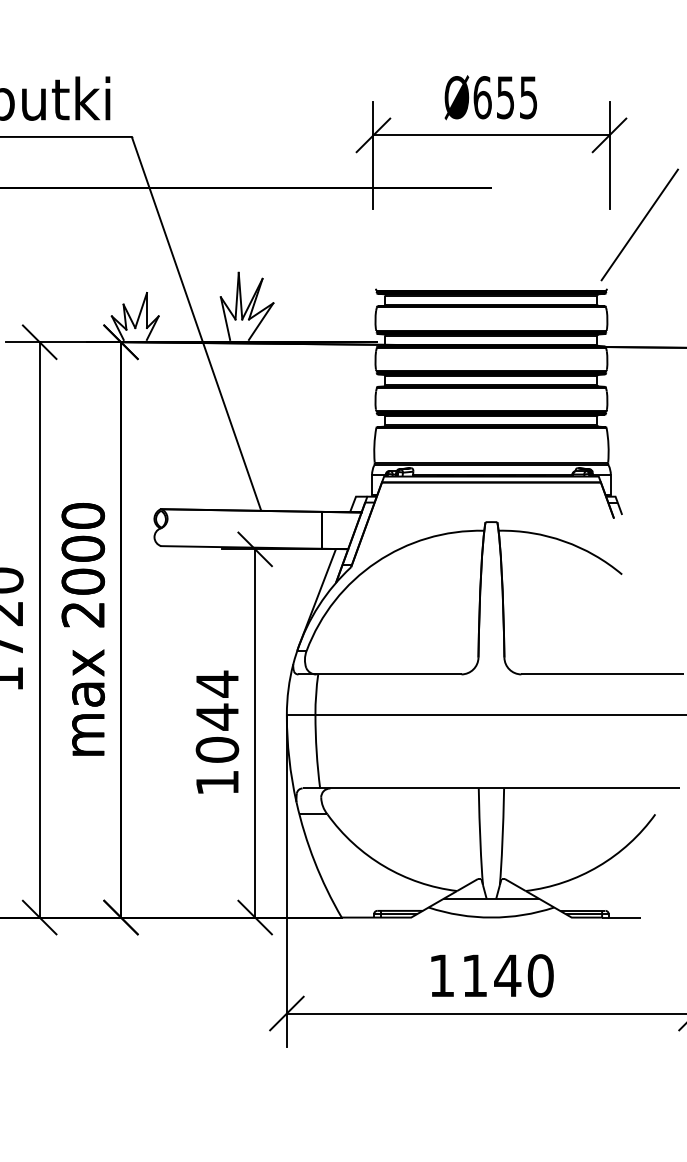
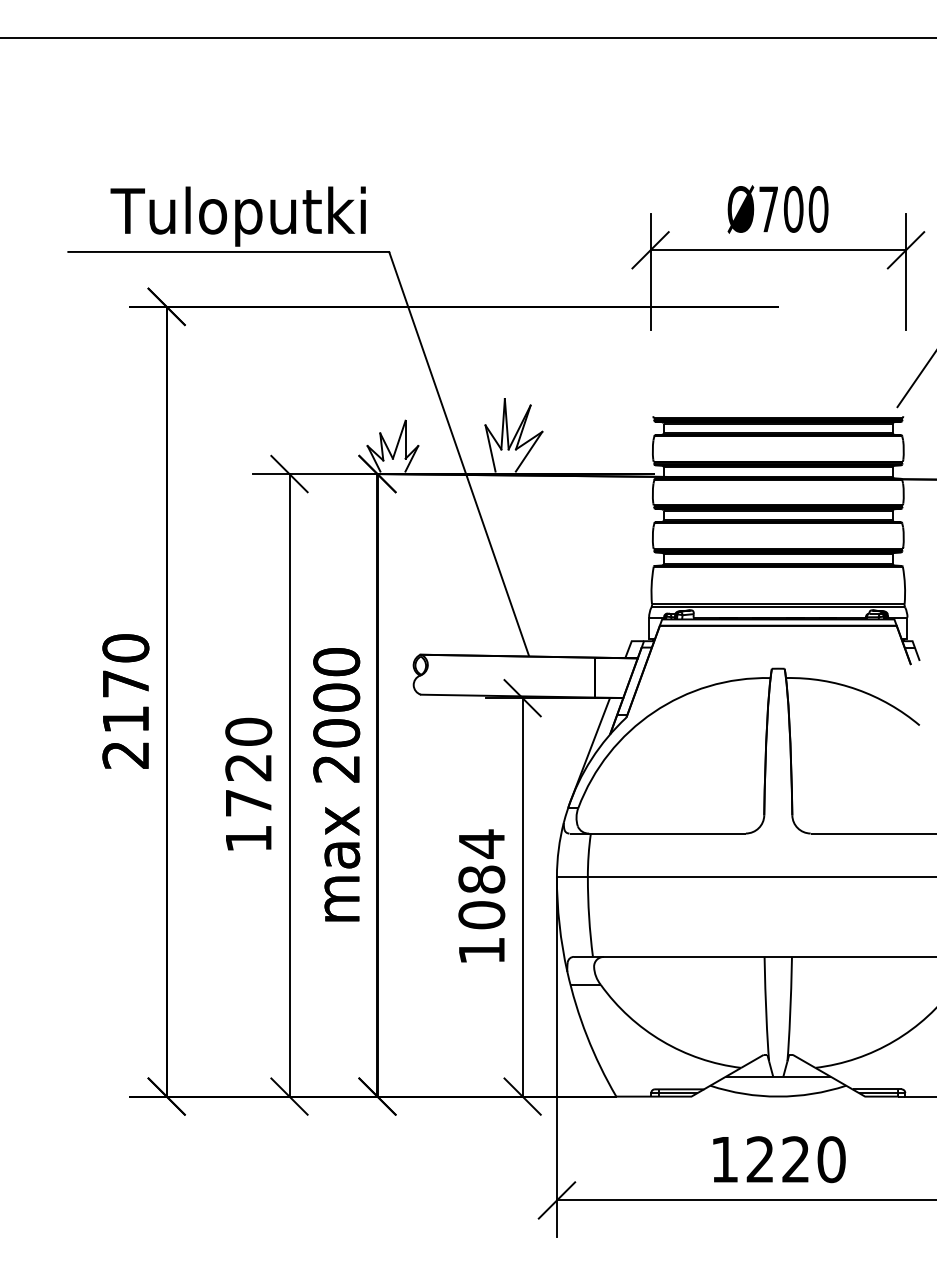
text: (505, 97) -> (793, 209), Ø655 -> Ø700
text: (217, 716) -> (481, 879), 1044 -> 1084
text: (491, 975) -> (778, 1159), 1140 -> 1220

